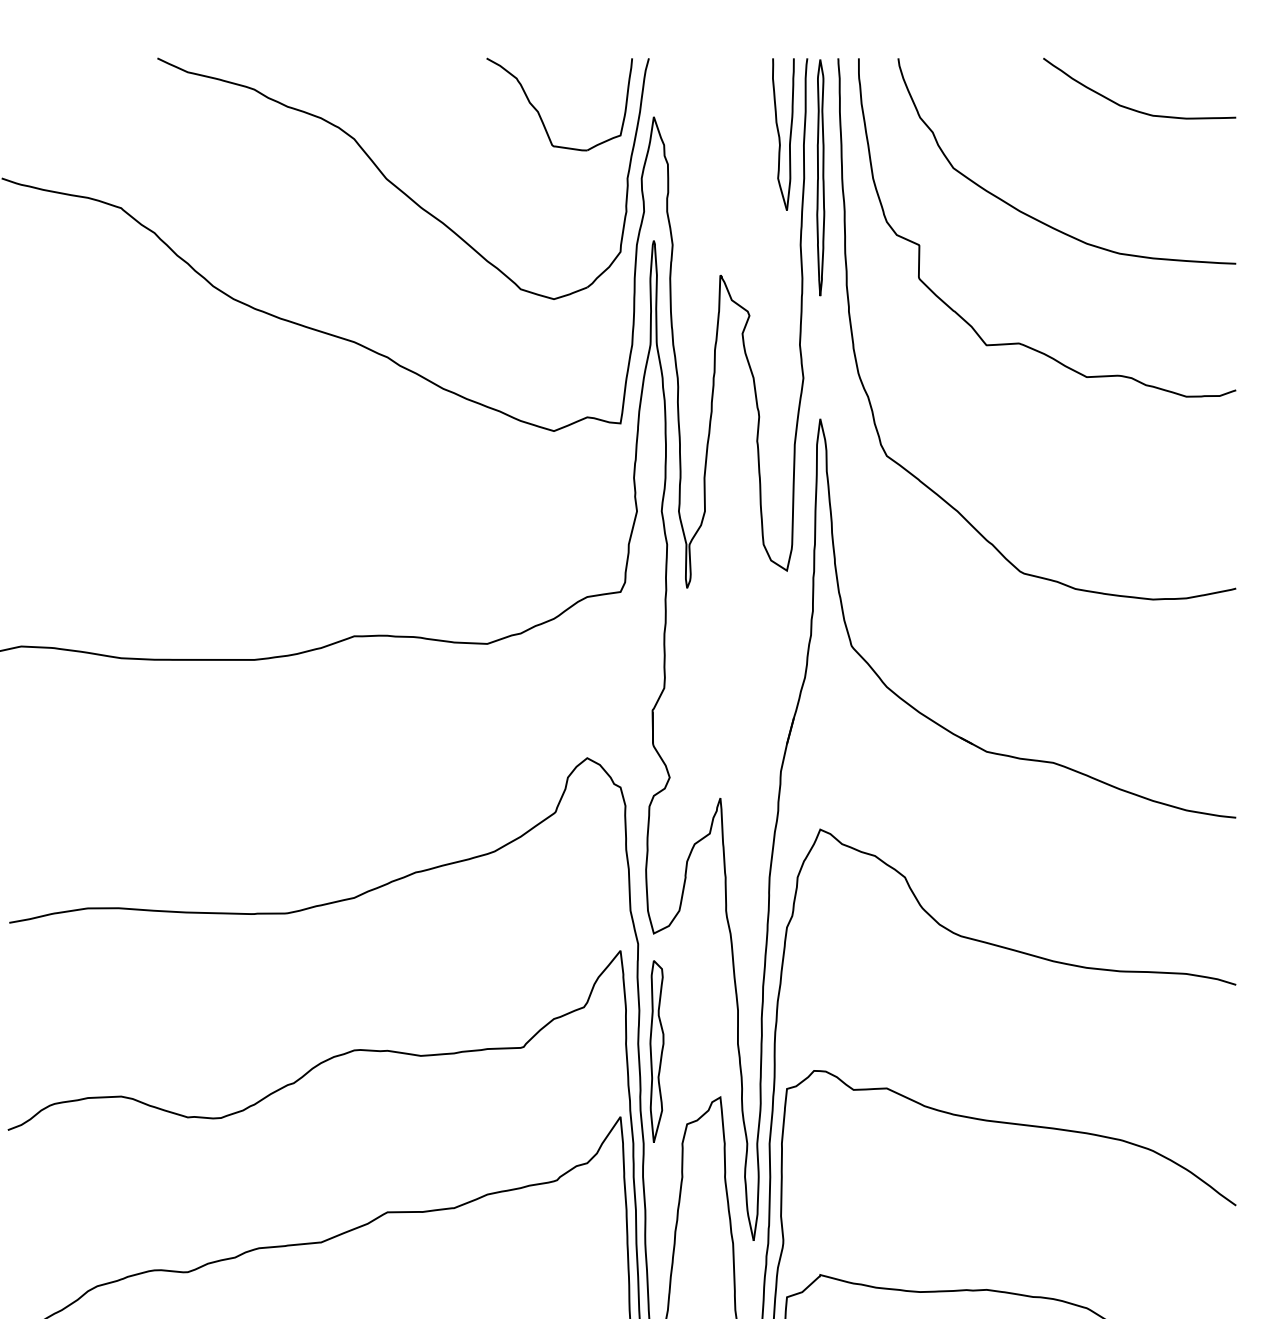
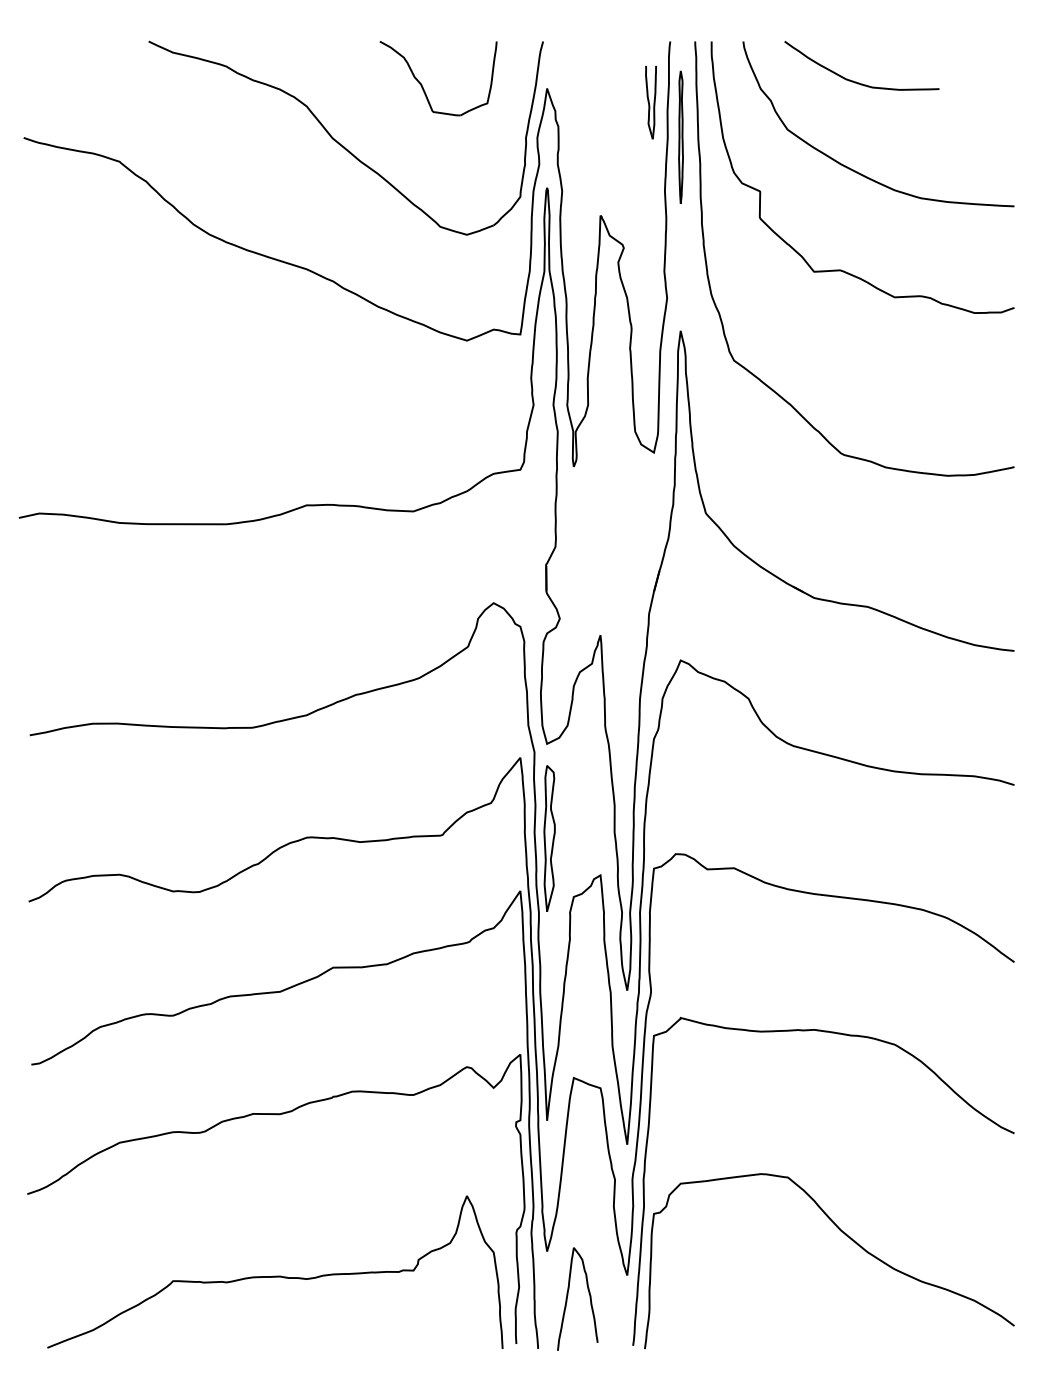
curve: (1132, 108) -> (856, 81), moved
part: (539, 111) -> (422, 84), moved
part: (782, 134) -> (650, 102), size x0.6
part: (820, 177) -> (680, 137), size x0.7

